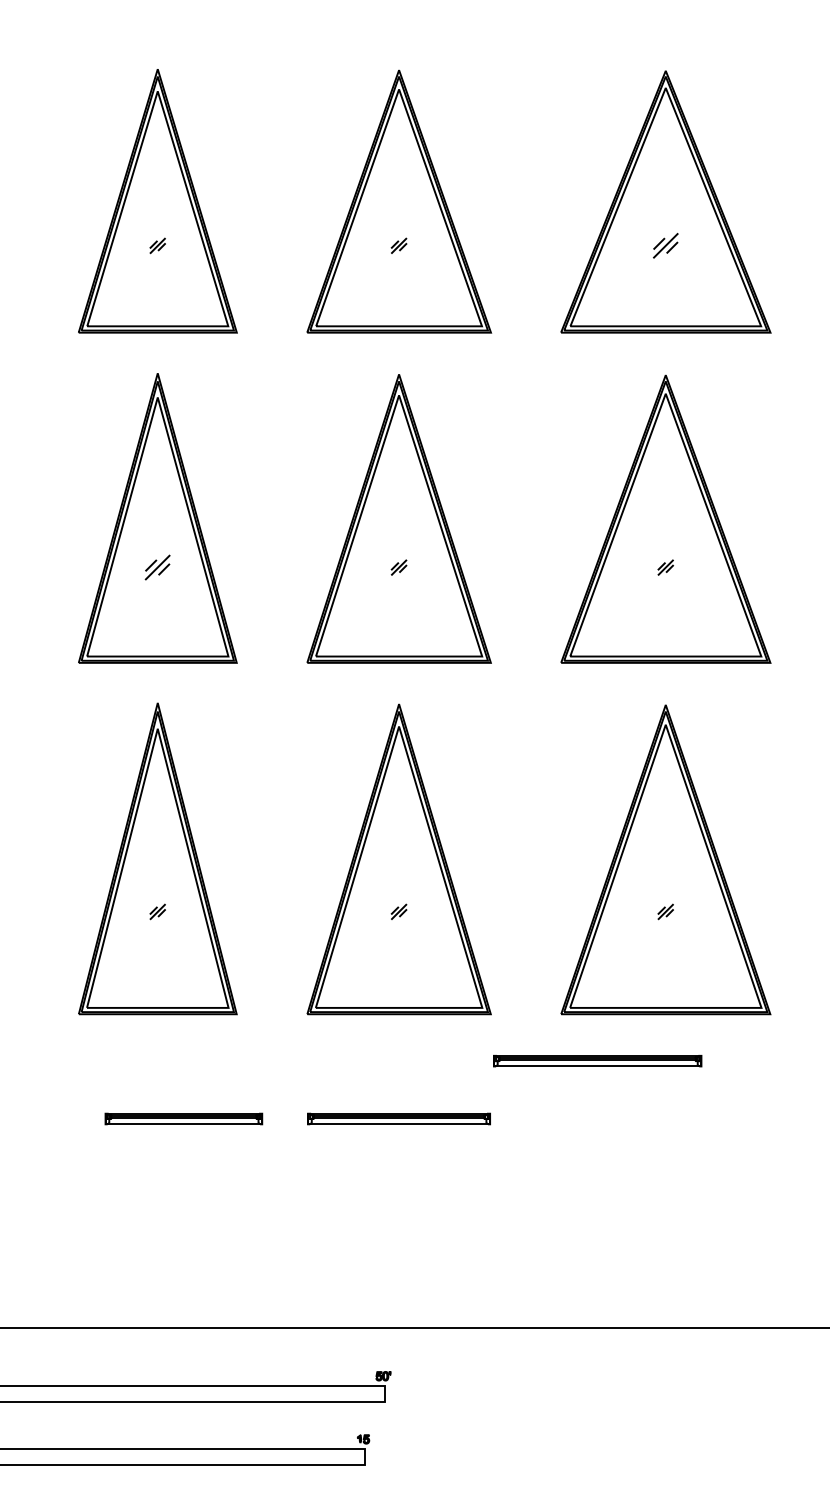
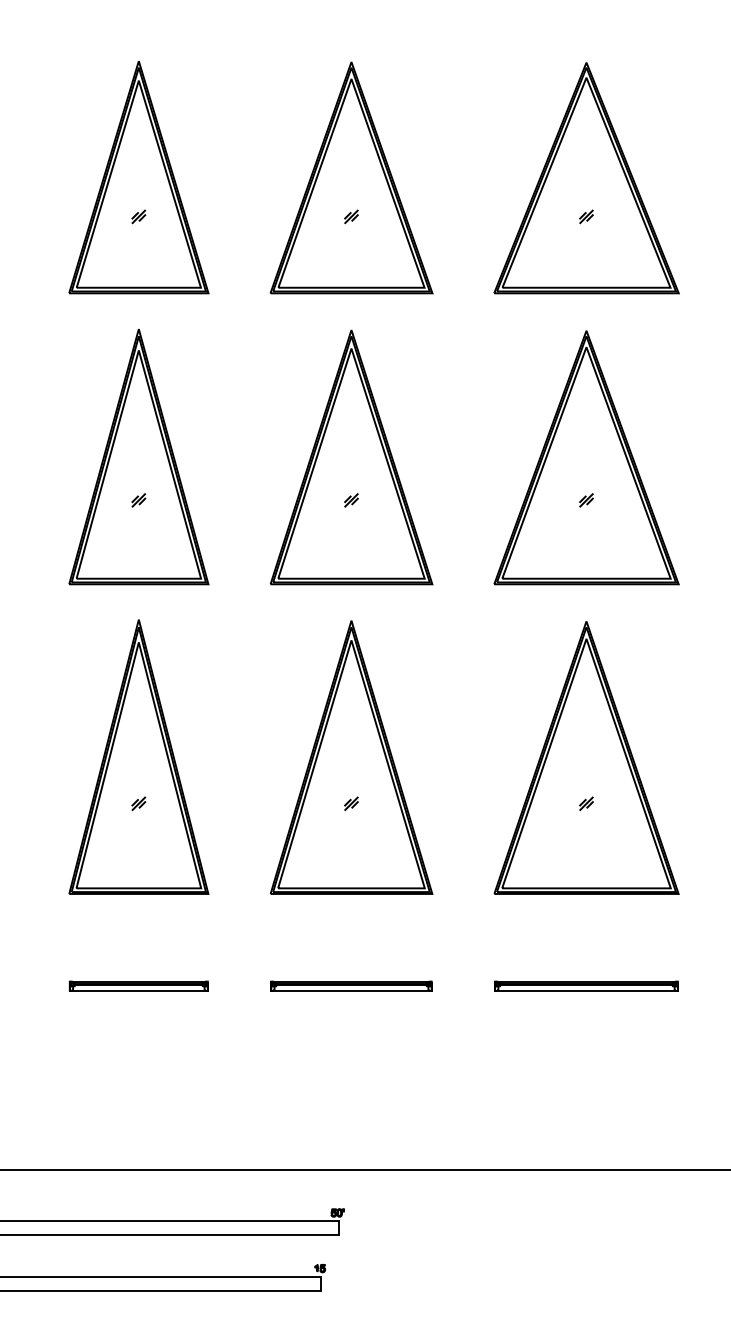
part: (665, 245) -> (586, 216), size x0.62
part: (157, 567) -> (138, 500), size x0.62
part: (597, 1060) -> (586, 985), moved
part: (183, 1118) -> (138, 985), moved

